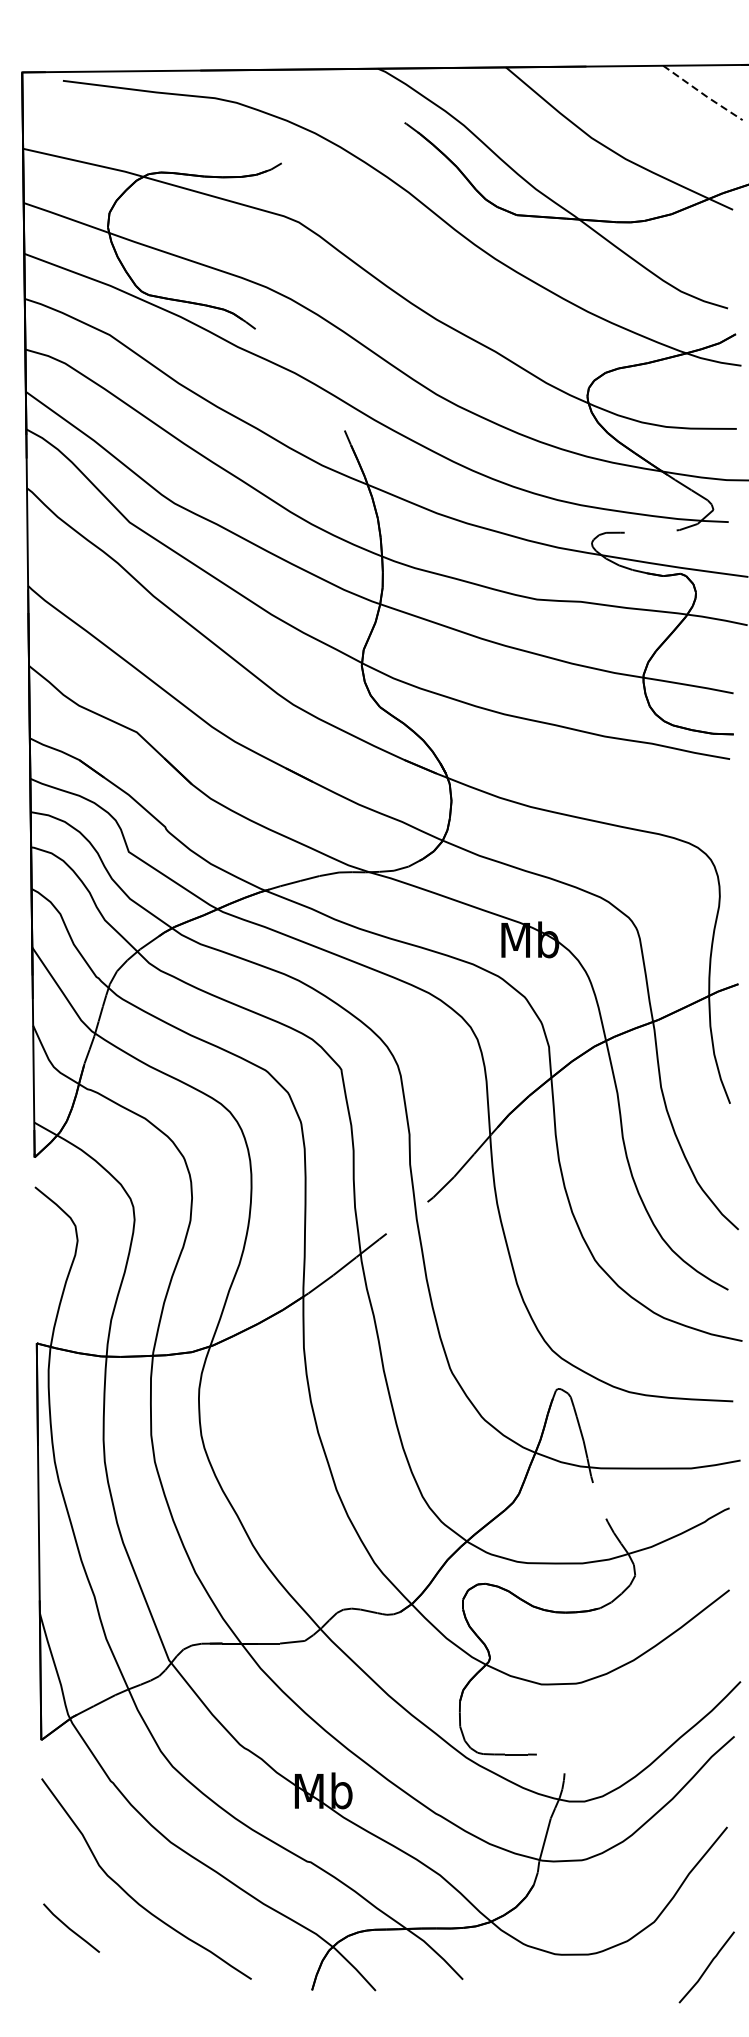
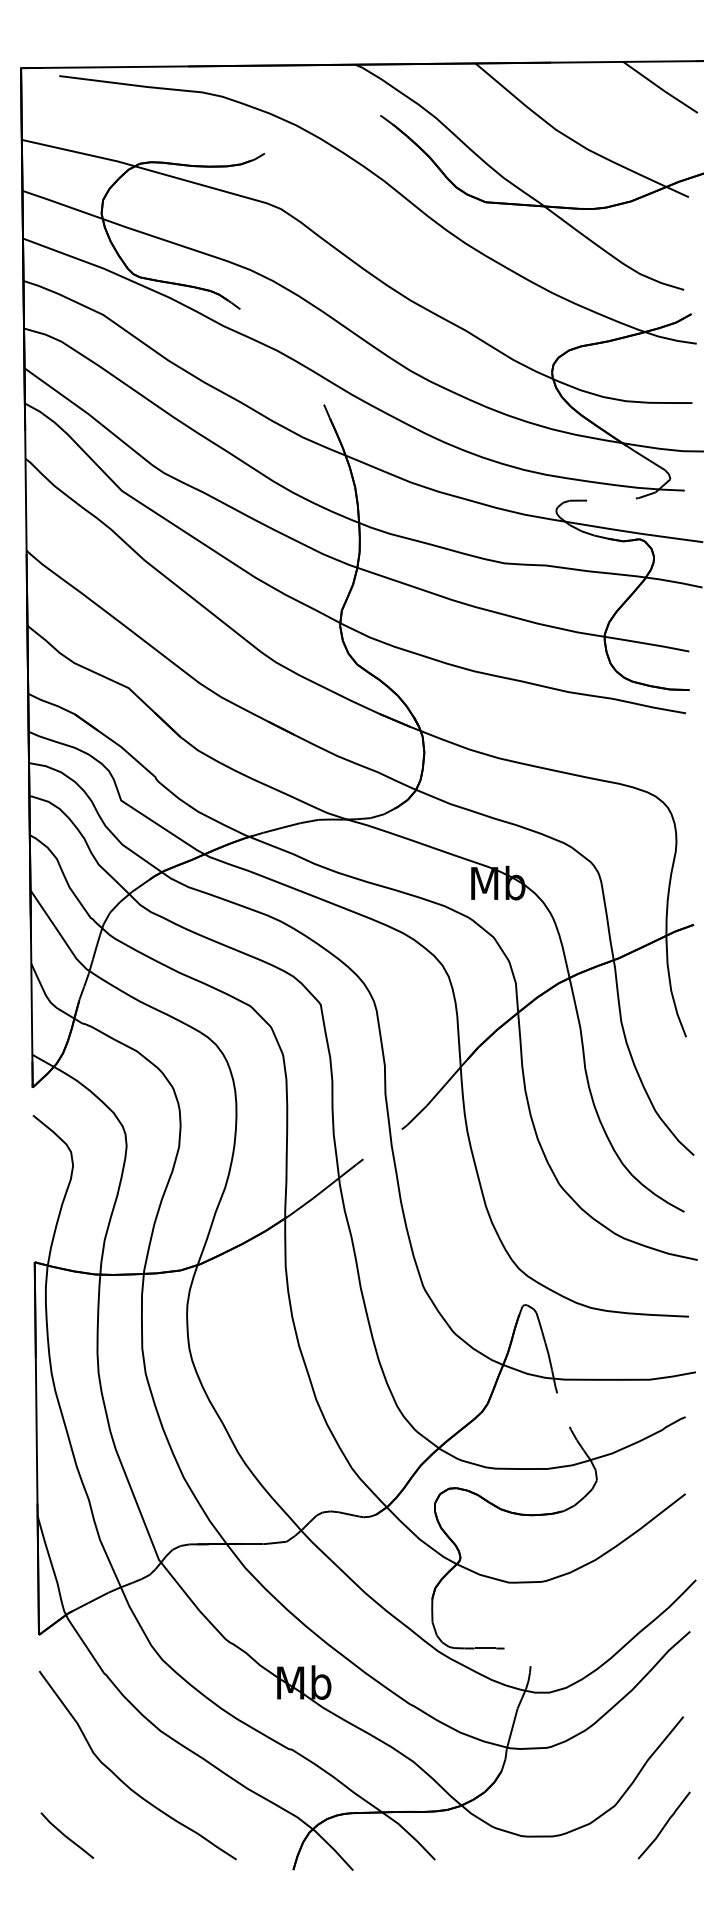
line: (703, 94) -> (661, 88), dashed -> solid
line: (70, 1928) -> (66, 1835), moved
curve: (706, 1967) -> (663, 1825), moved

